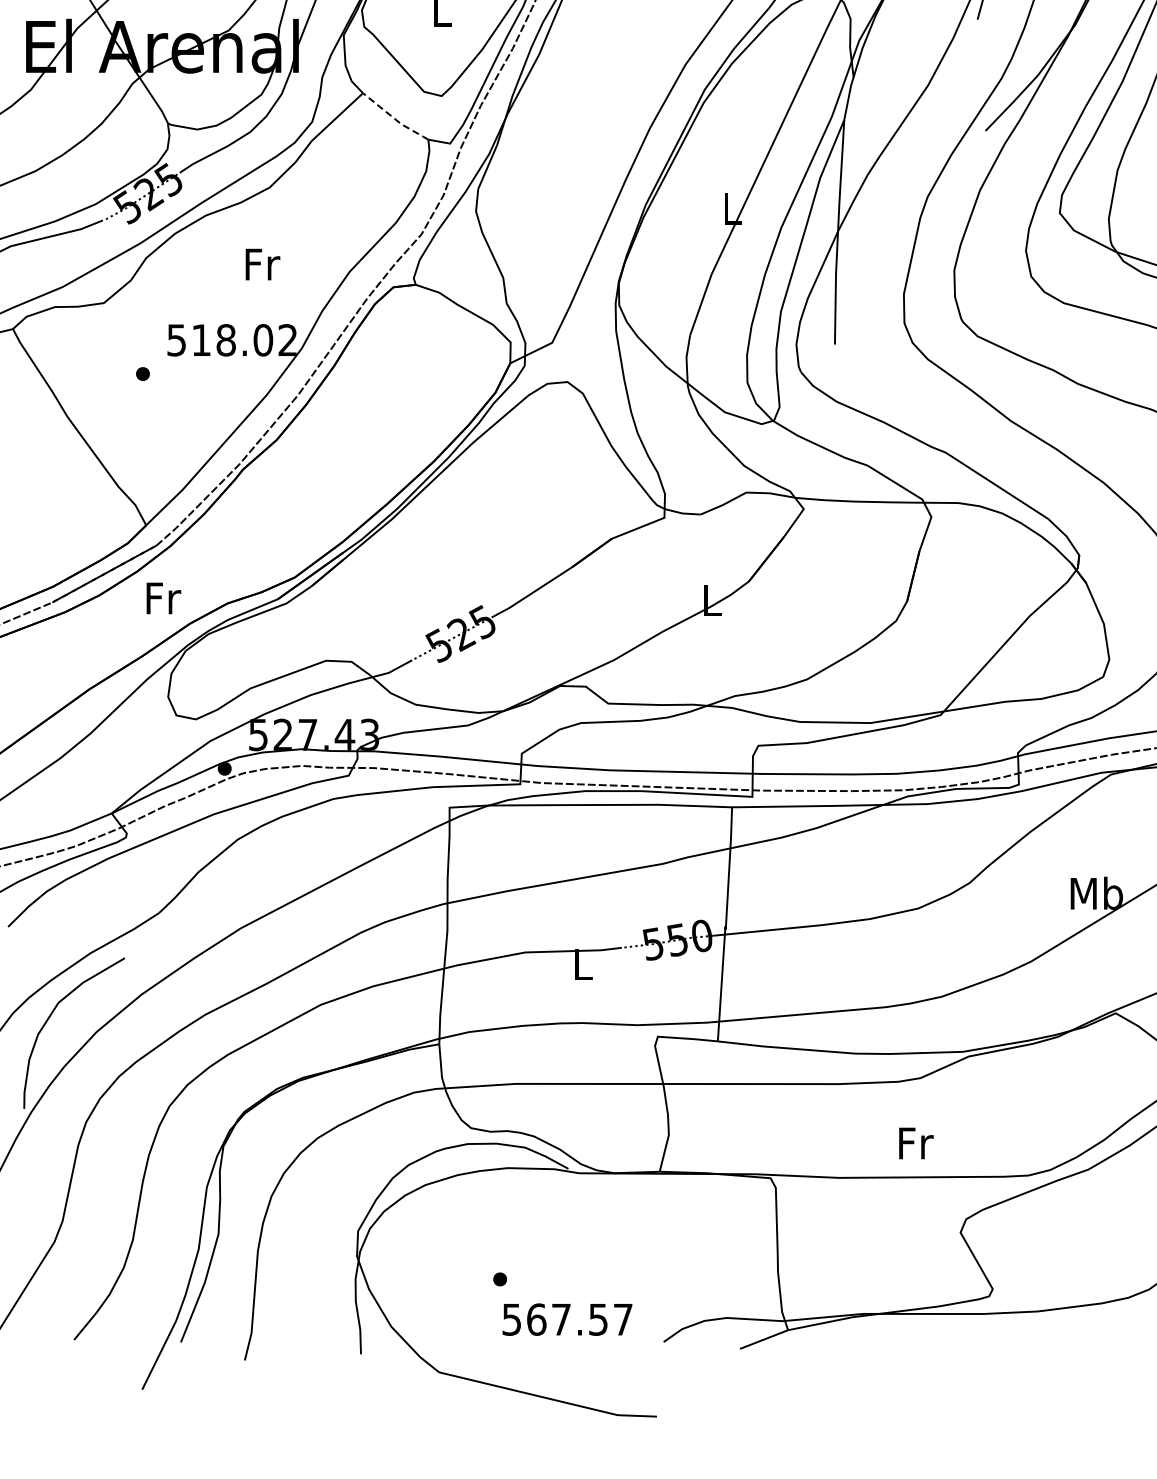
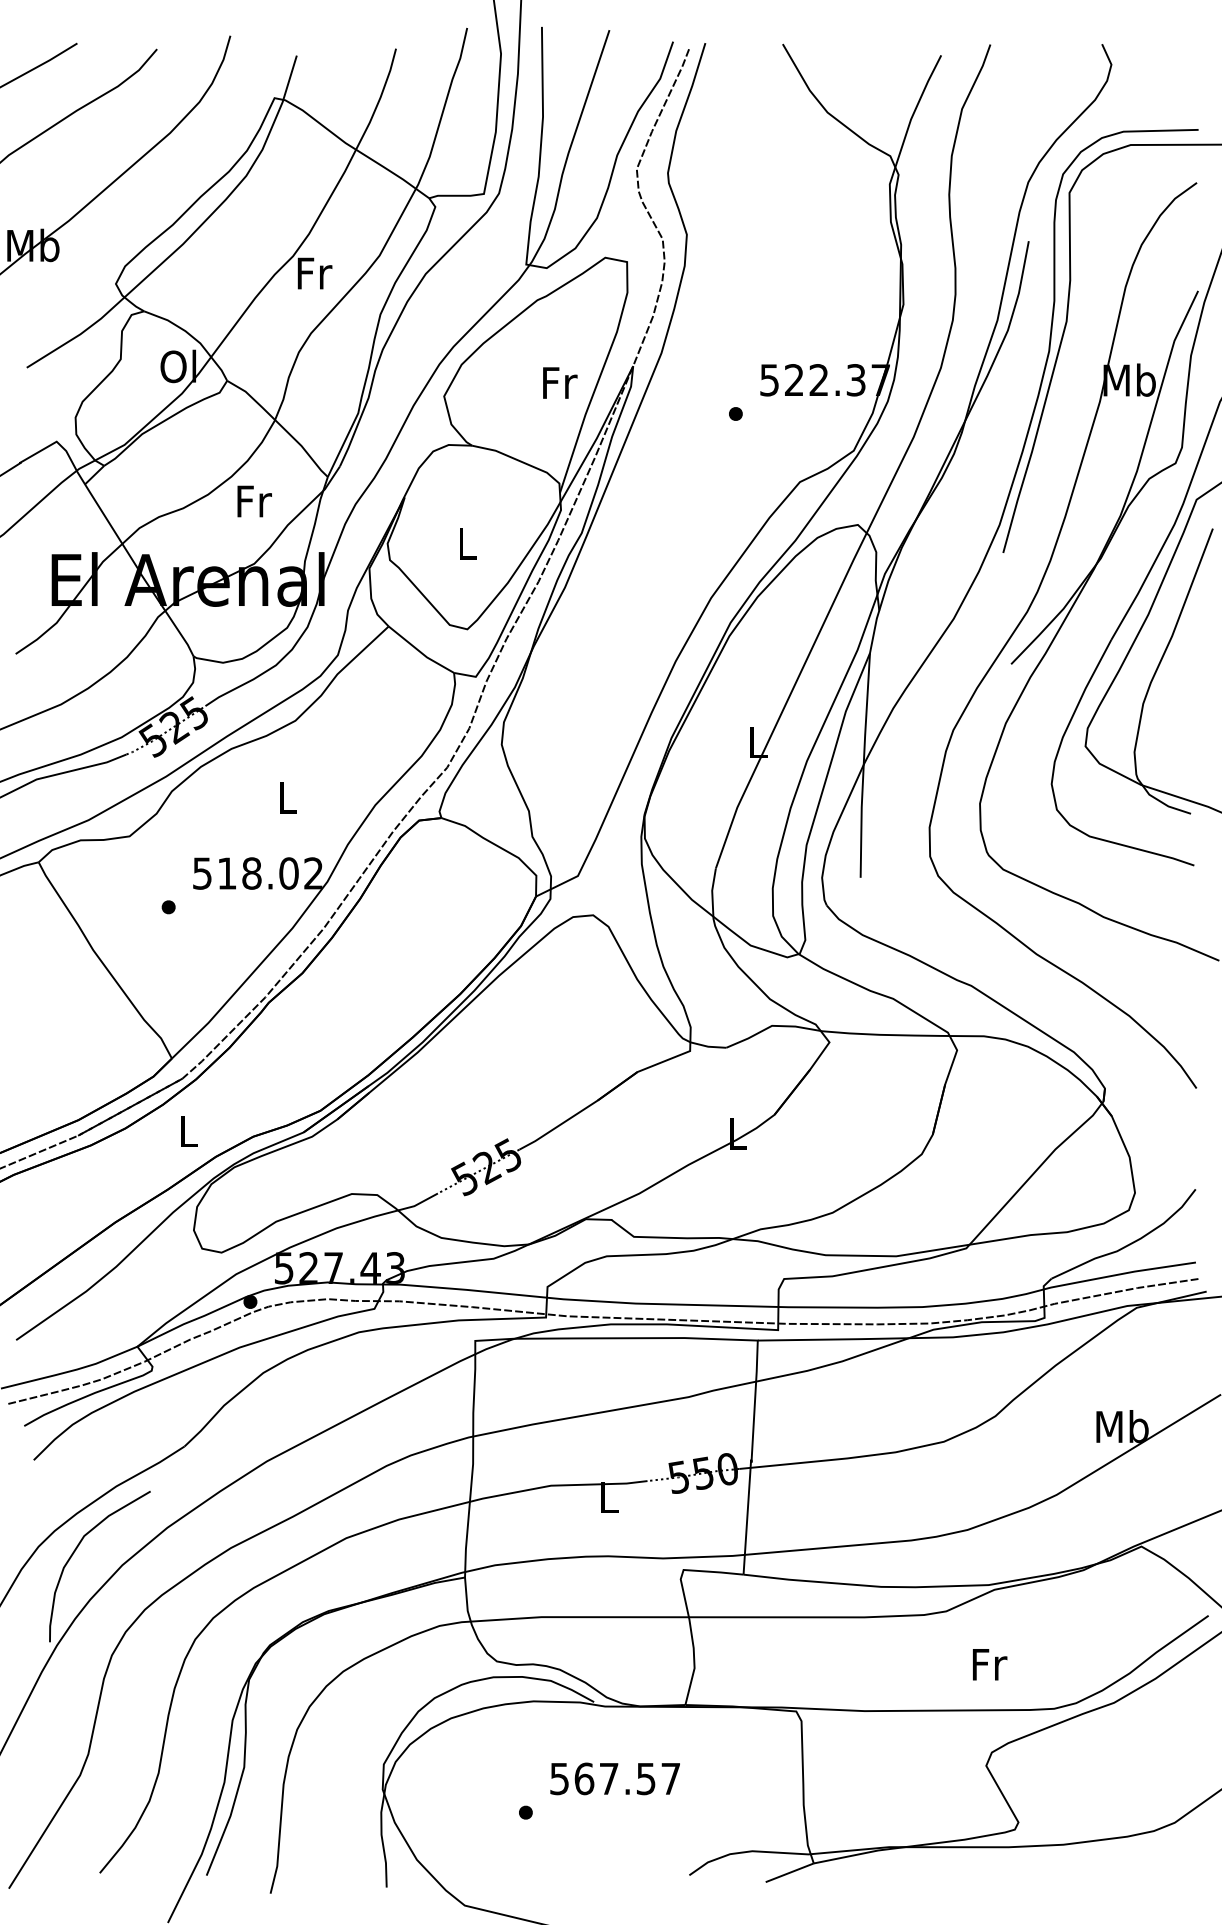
line: (394, 118) -> (420, 651), dashed -> solid
text: (262, 264) -> (288, 797), Fr -> L
text: (163, 598) -> (189, 1131), Fr -> L
text: (916, 1143) -> (990, 1664), moved
text: (566, 1319) -> (614, 1778), moved

